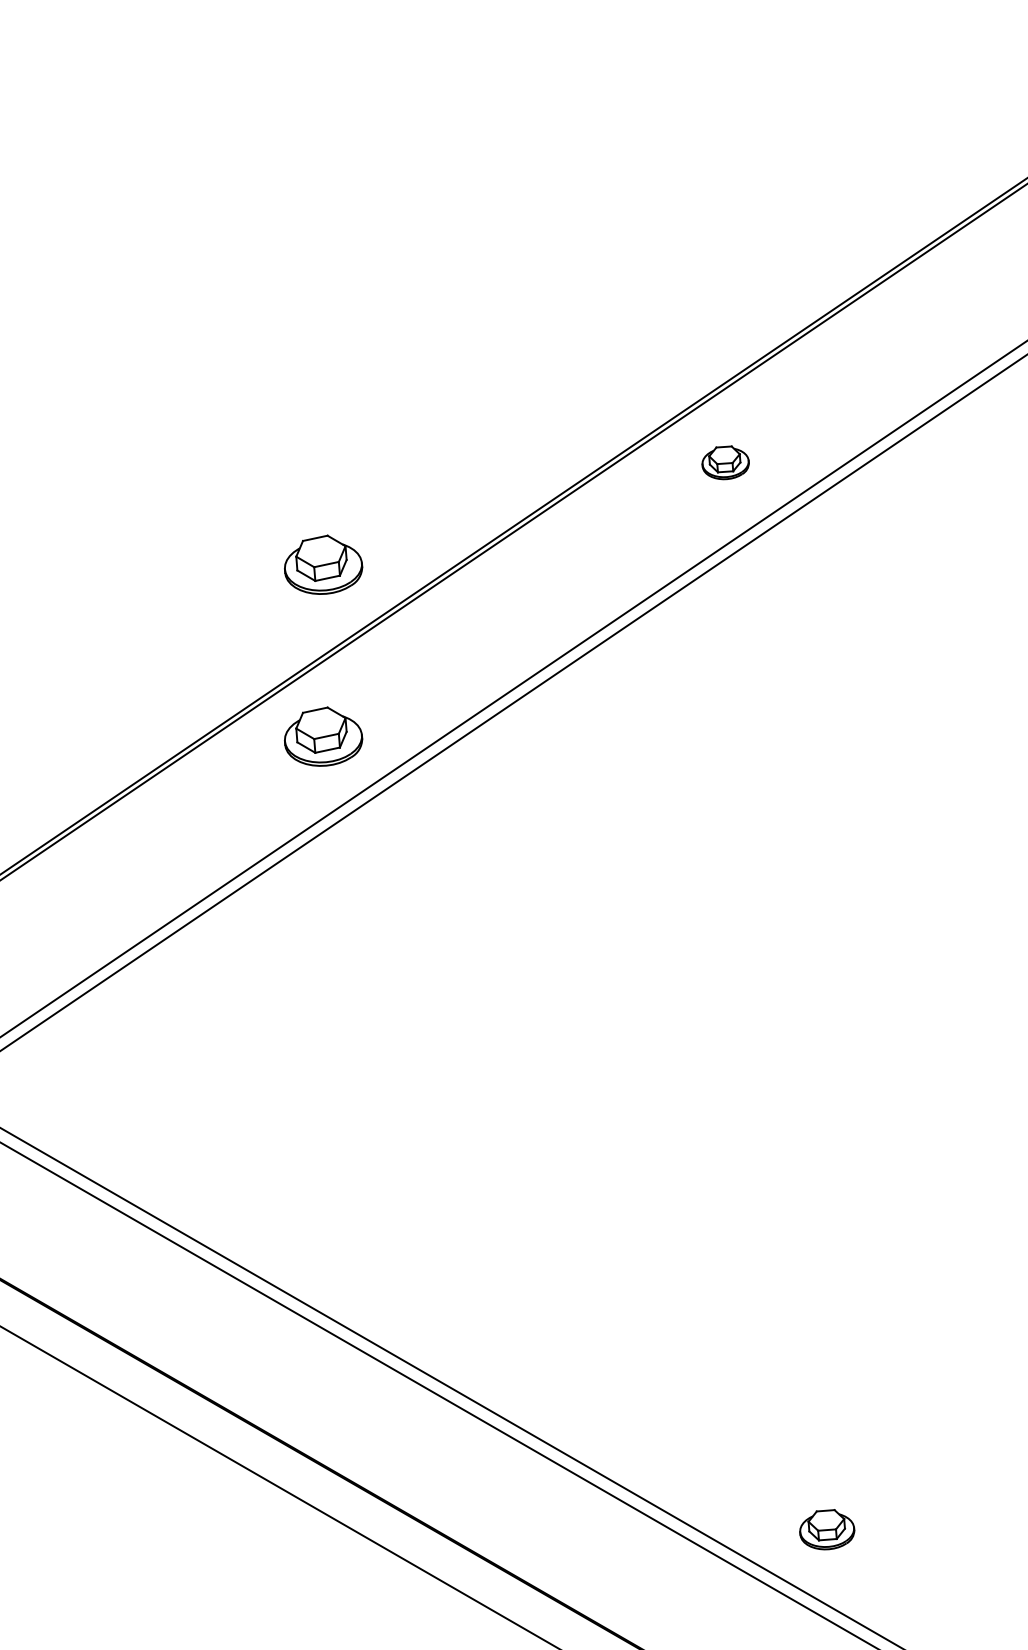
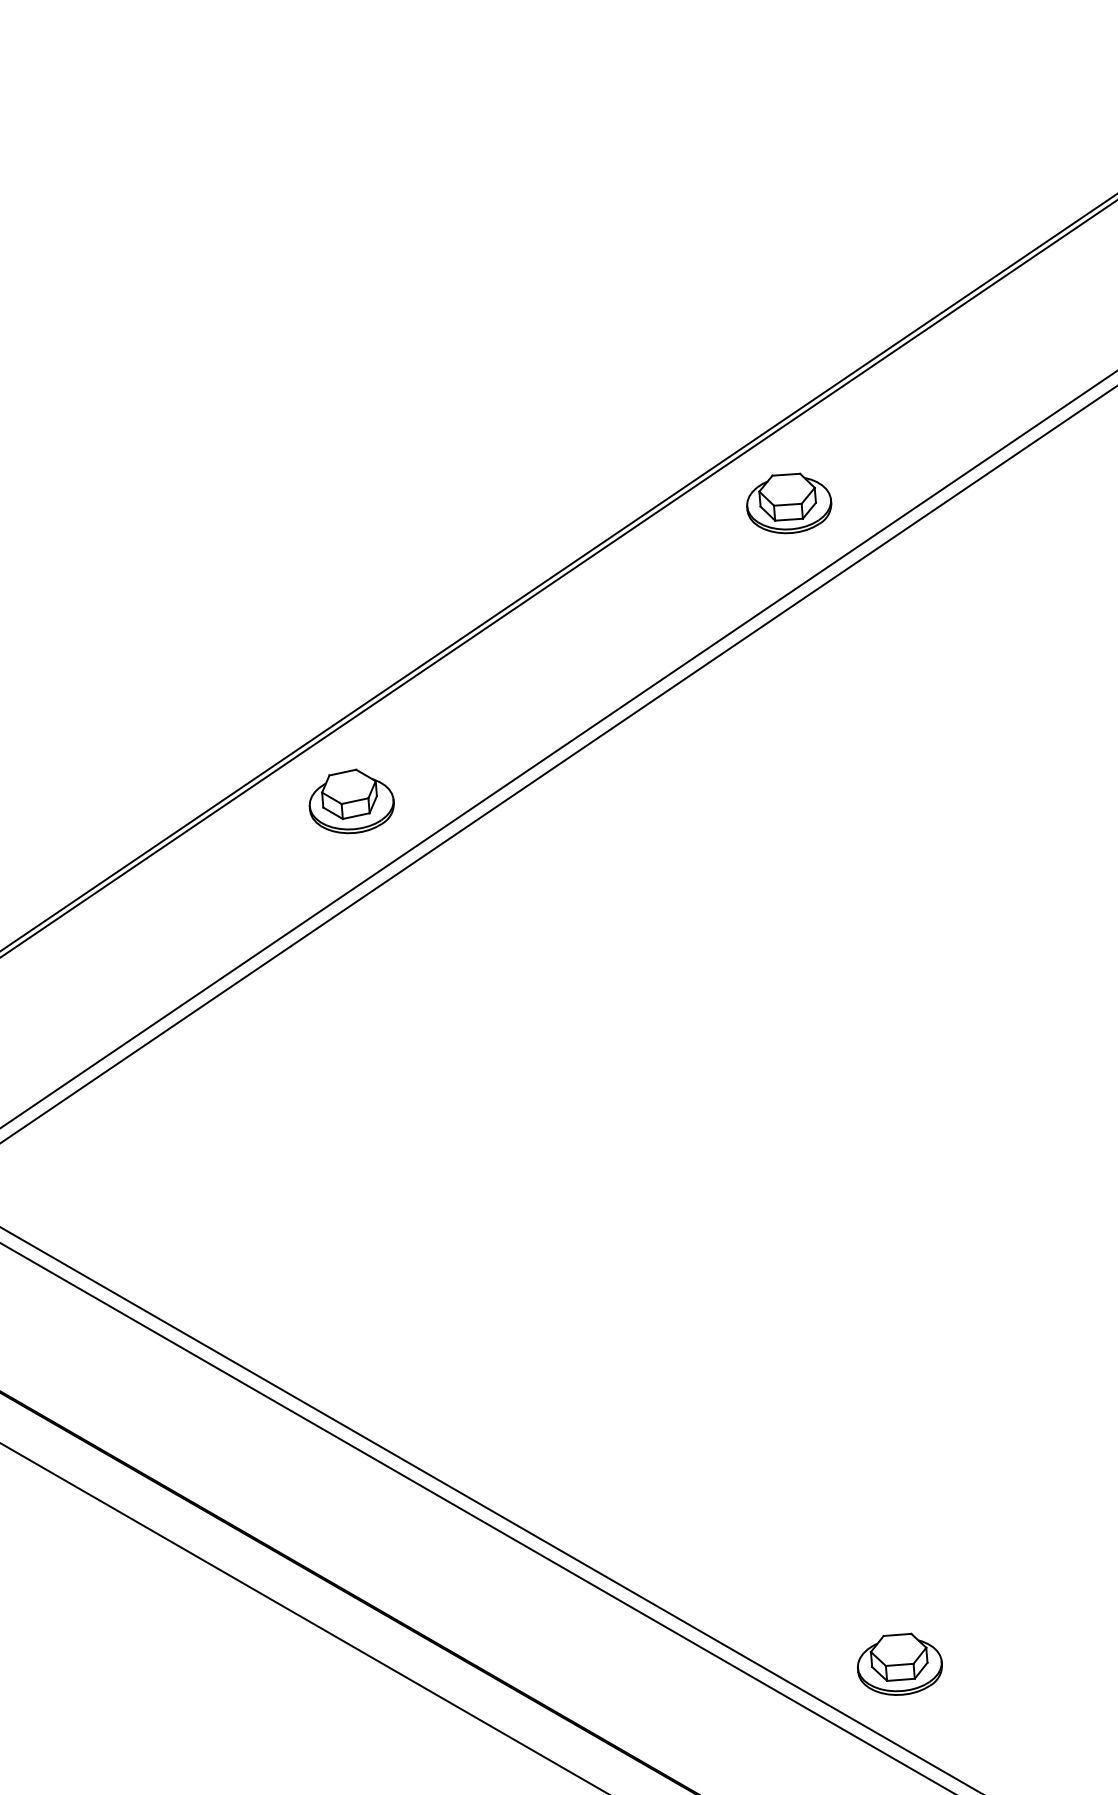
part: (725, 462) -> (789, 503), size x1.67
part: (323, 564) -> (351, 614), removed
part: (826, 1529) -> (899, 1663), size x1.43

